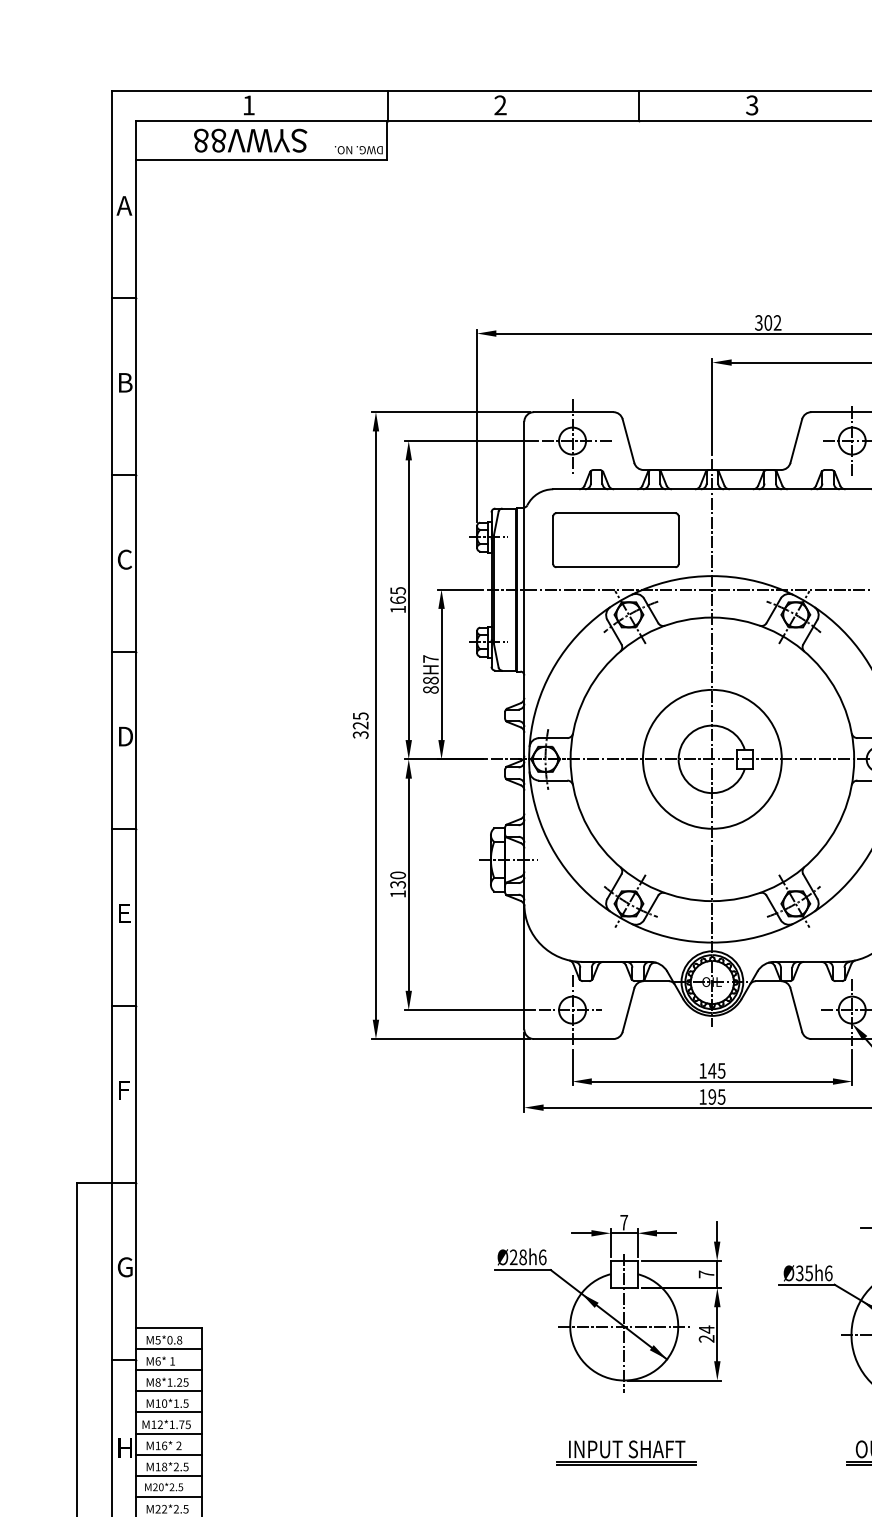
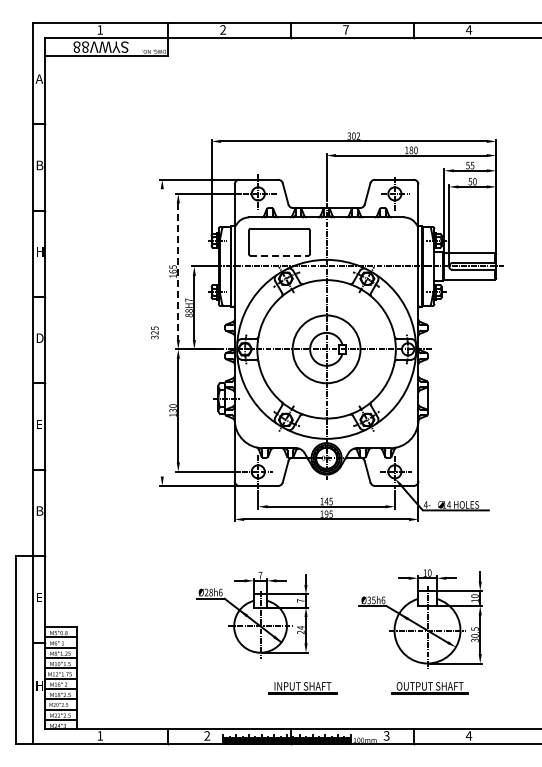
text: (753, 104) -> (346, 29), 3 -> 7
text: (124, 558) -> (39, 251), C -> H
line: (615, 567) -> (279, 255), solid -> dashed
line: (409, 601) -> (178, 272), solid -> dashed
line: (376, 724) -> (162, 332), removed
text: (124, 1089) -> (39, 510), F -> B
text: (124, 1267) -> (39, 597), G -> E
part: (607, 1304) -> (252, 615), moved
part: (626, 1453) -> (302, 688), moved

